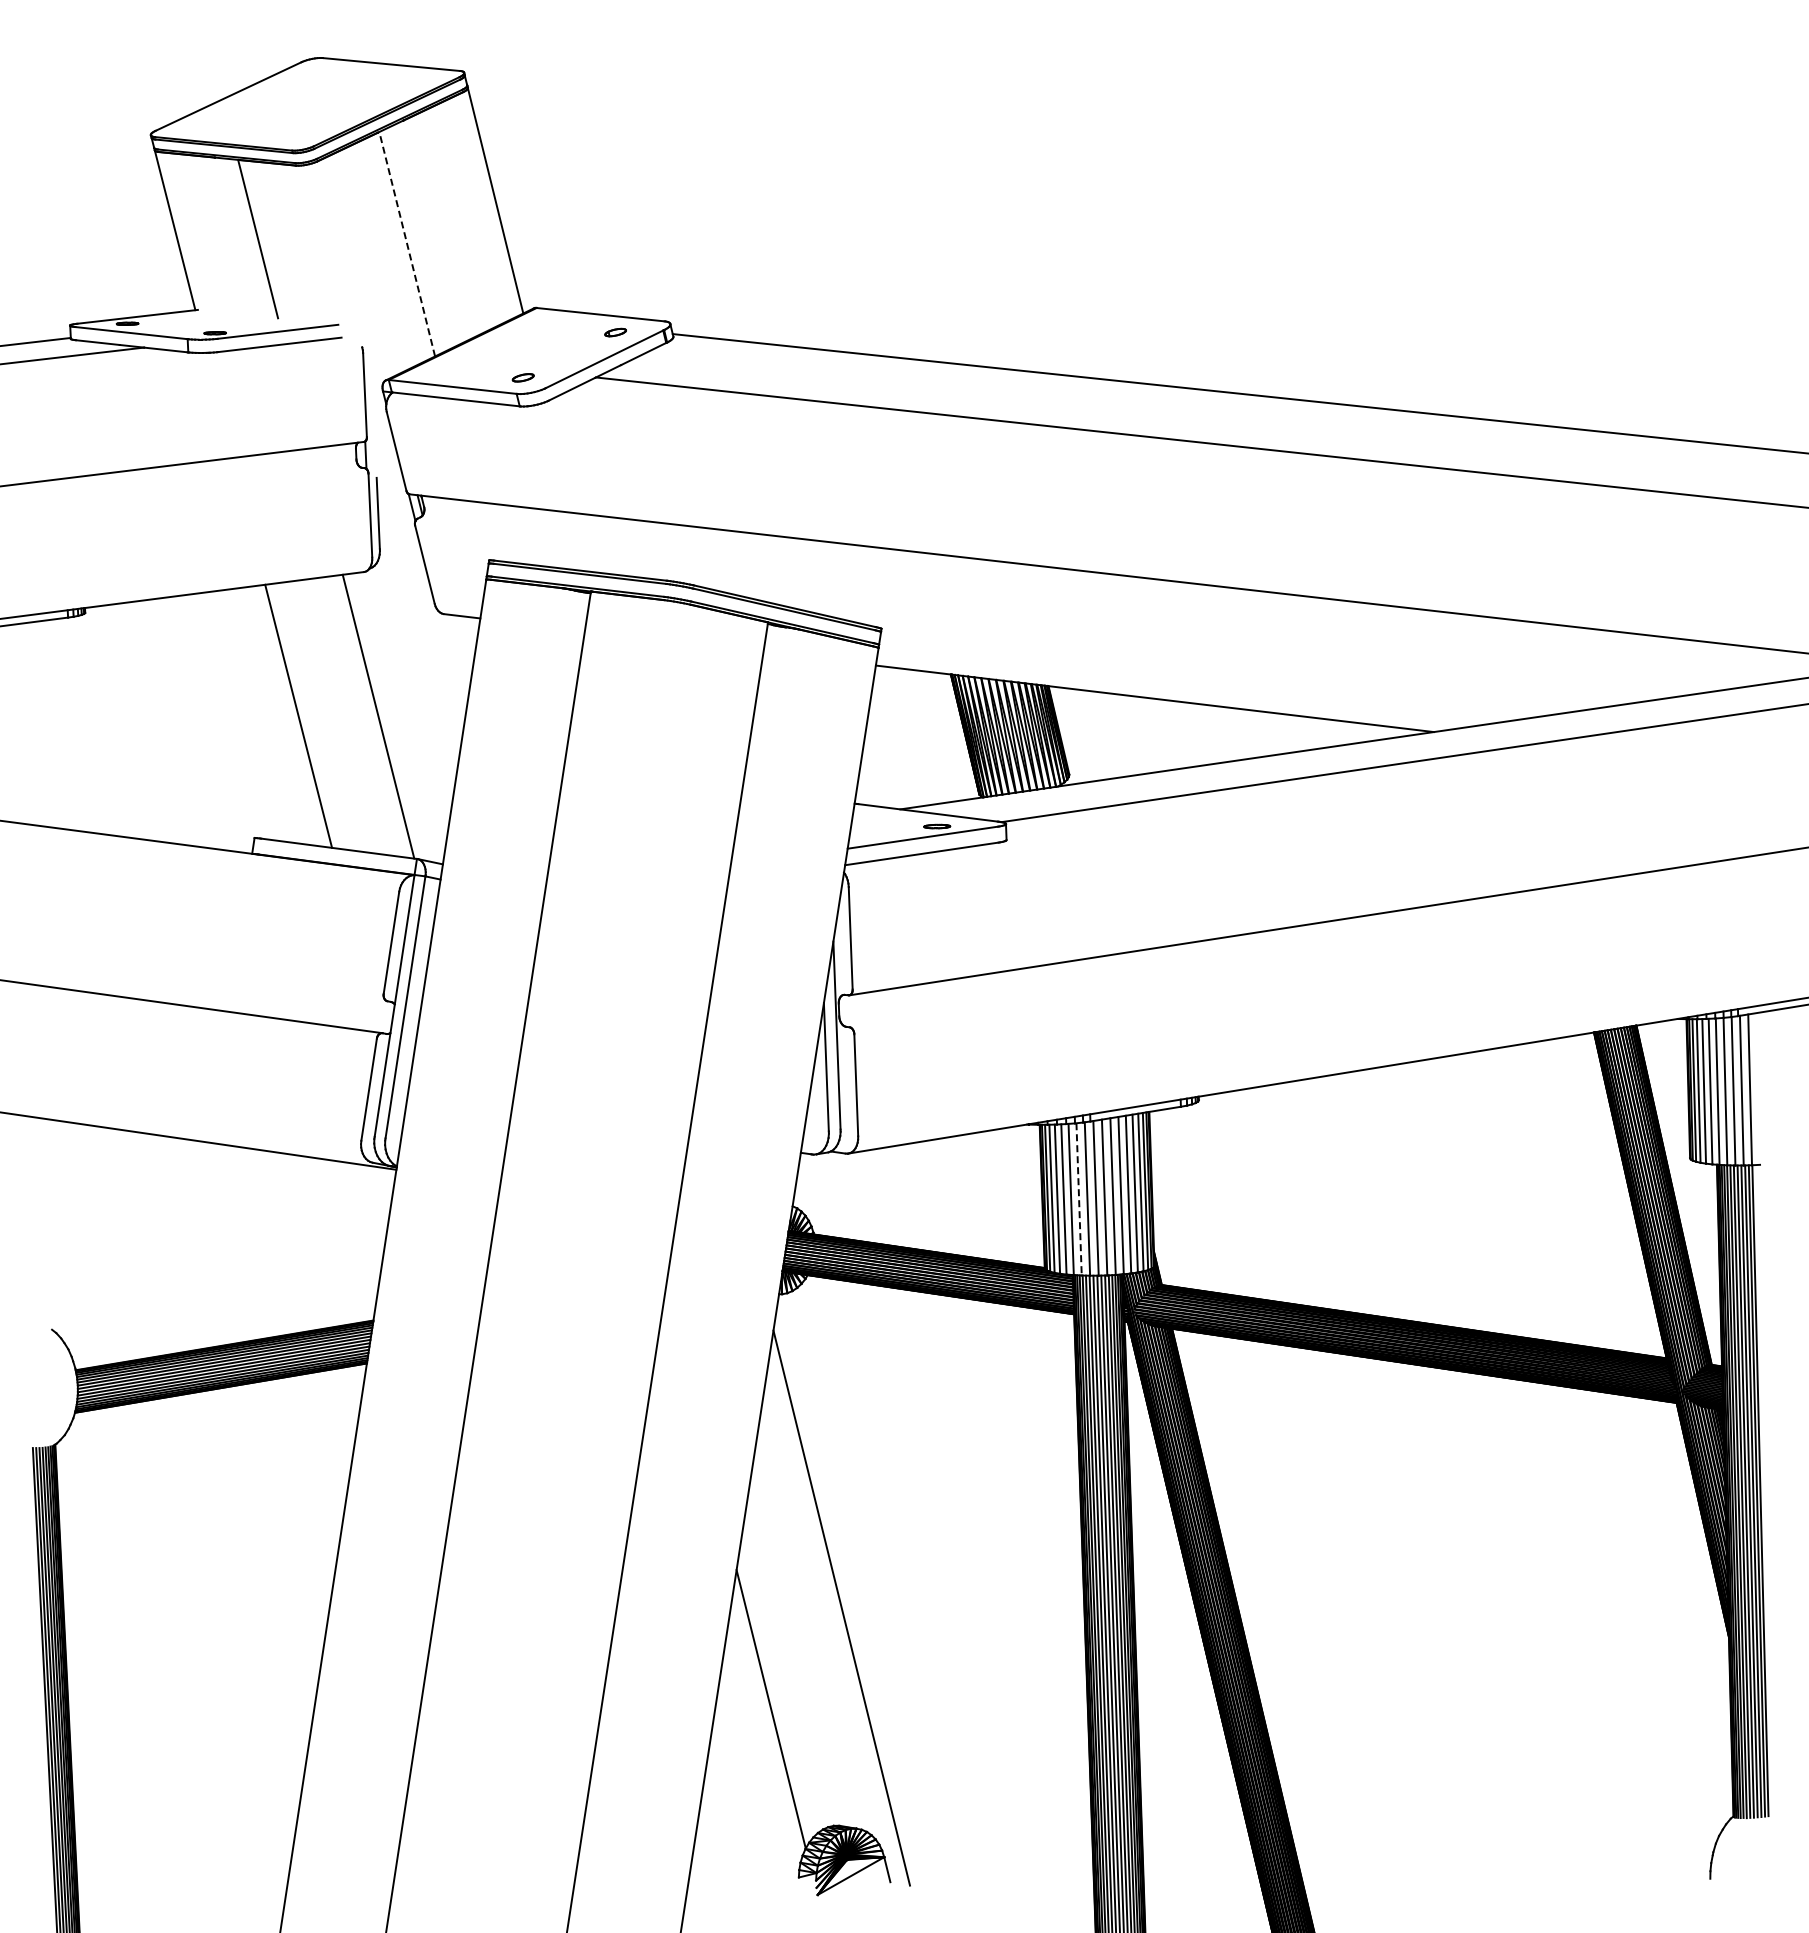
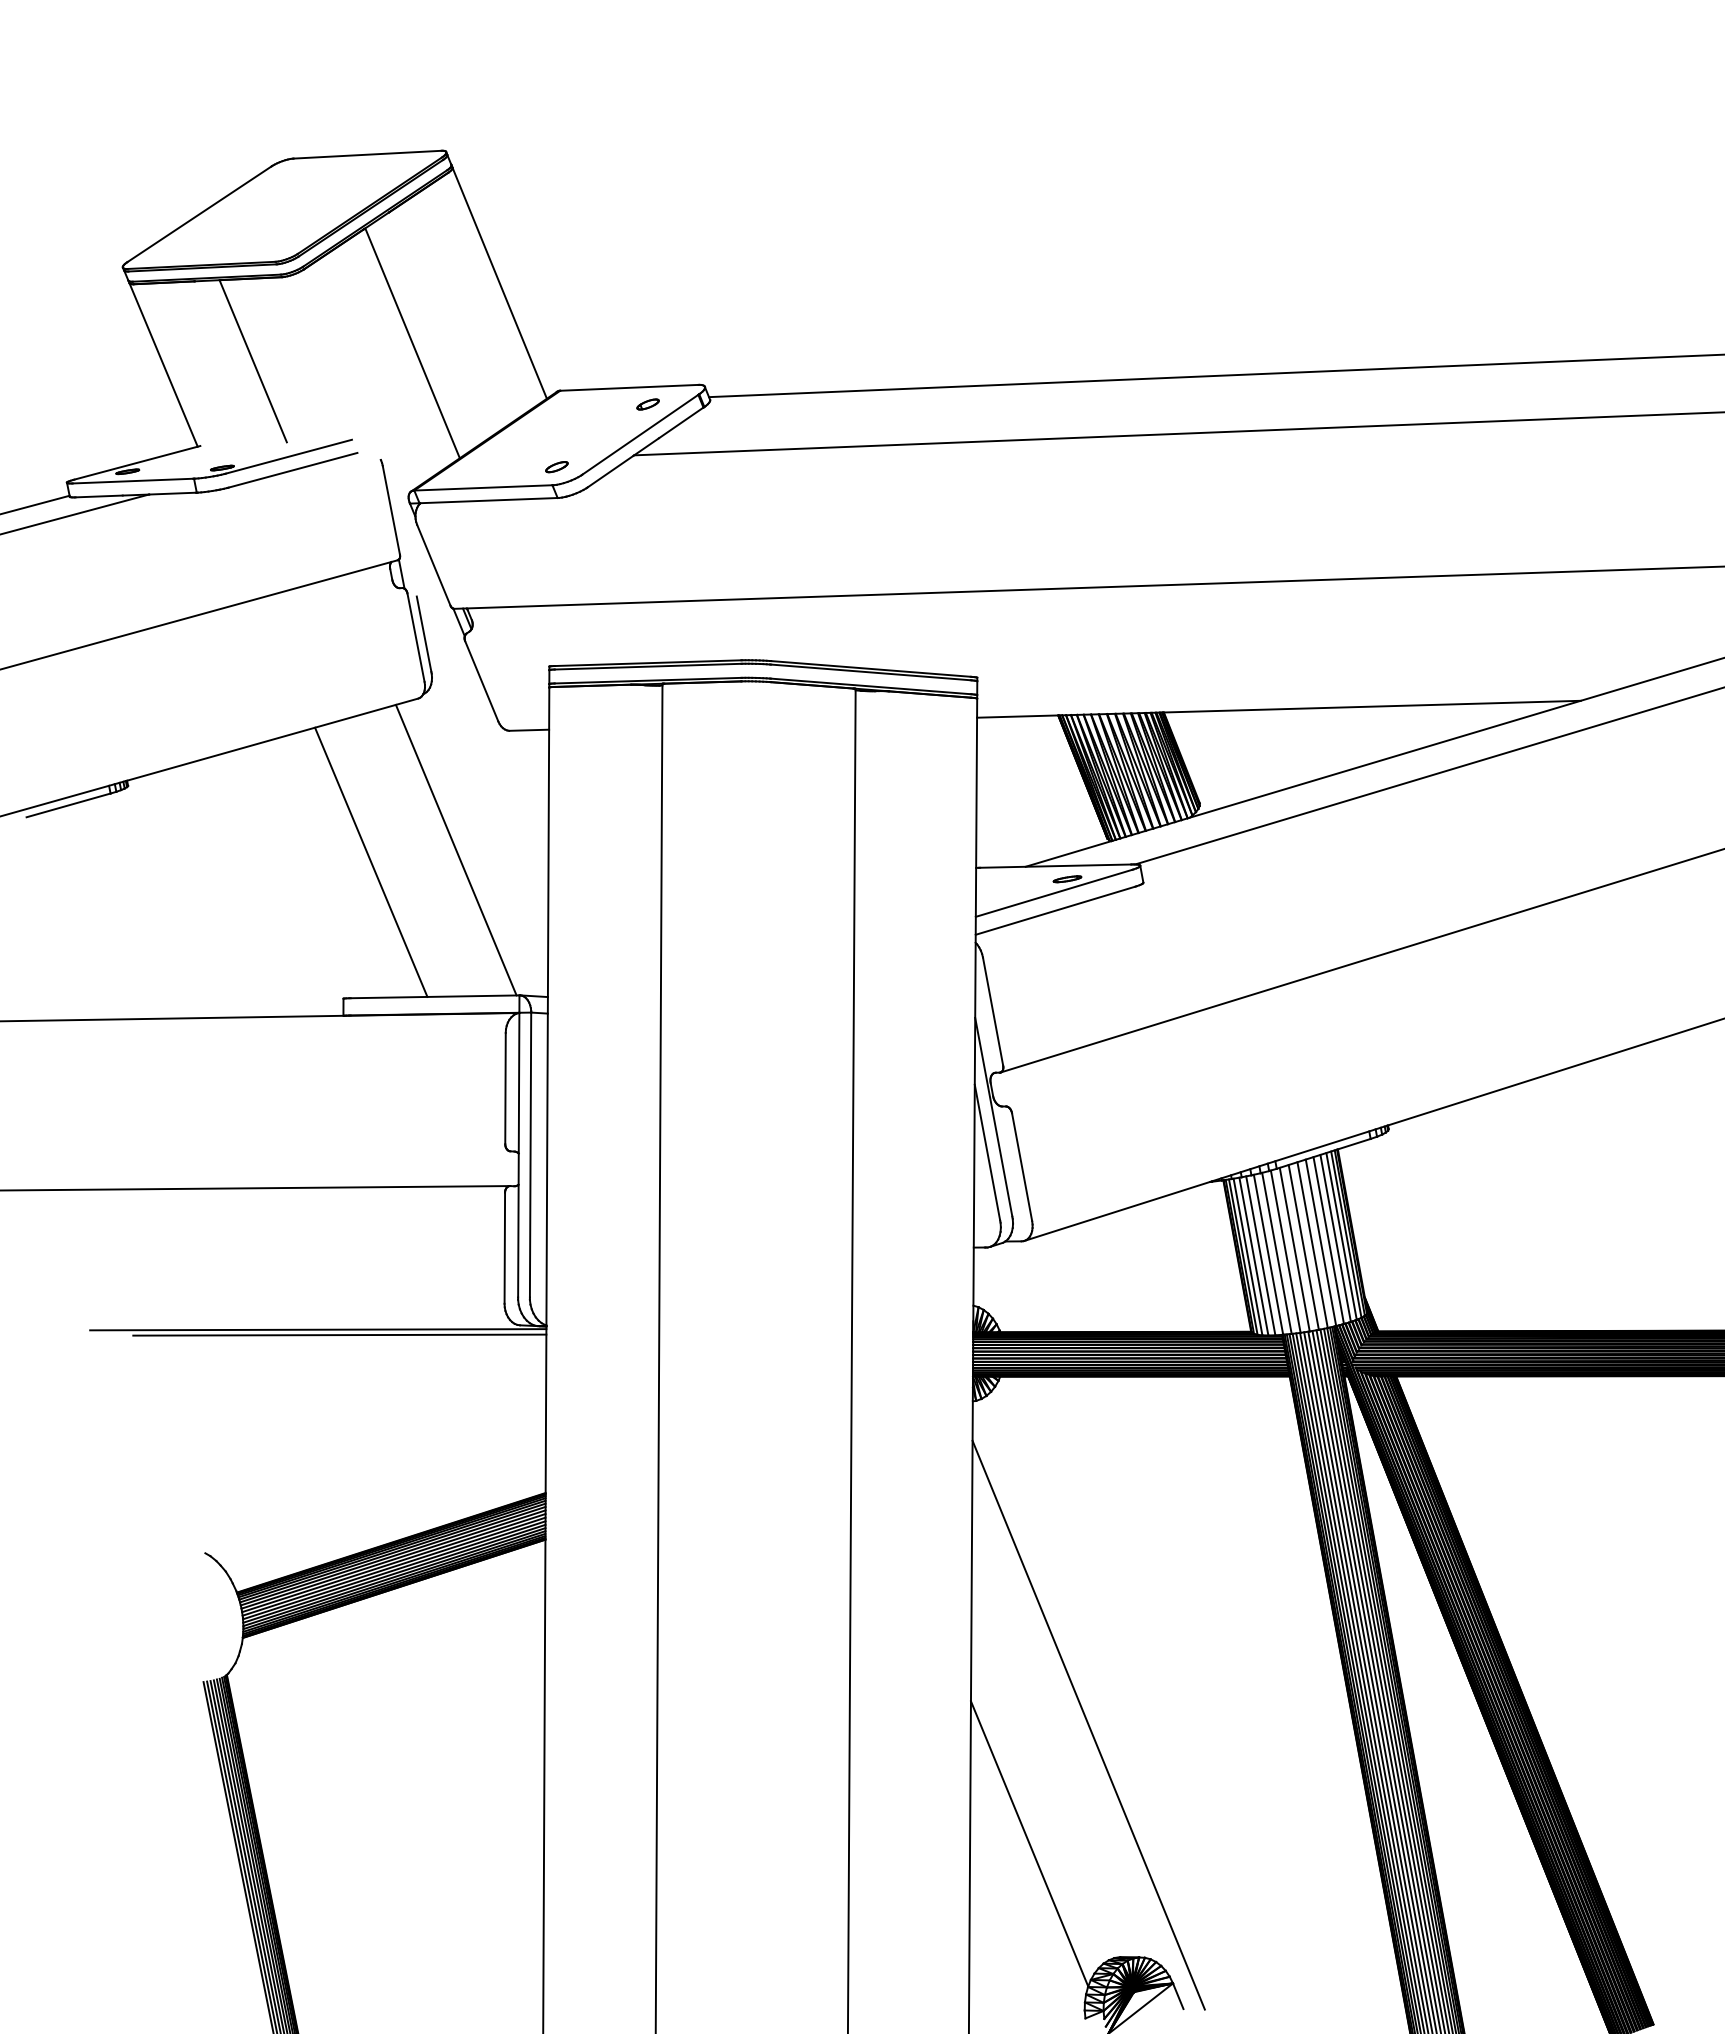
line: (407, 244) -> (412, 343), dashed -> solid
line: (205, 1146) -> (339, 1334), added
line: (1079, 1199) -> (1277, 1253), dashed -> solid

